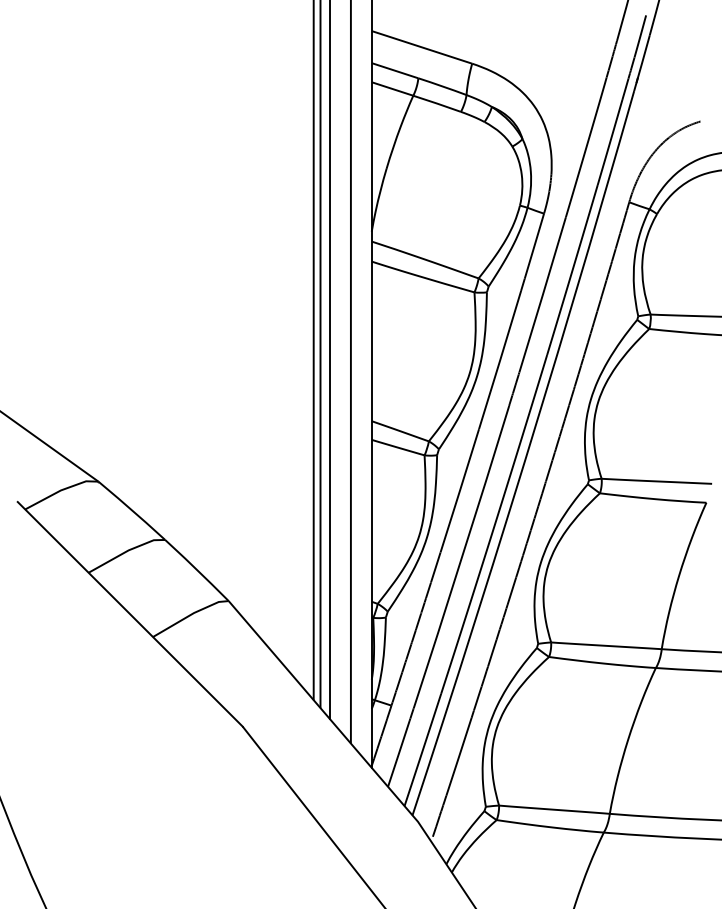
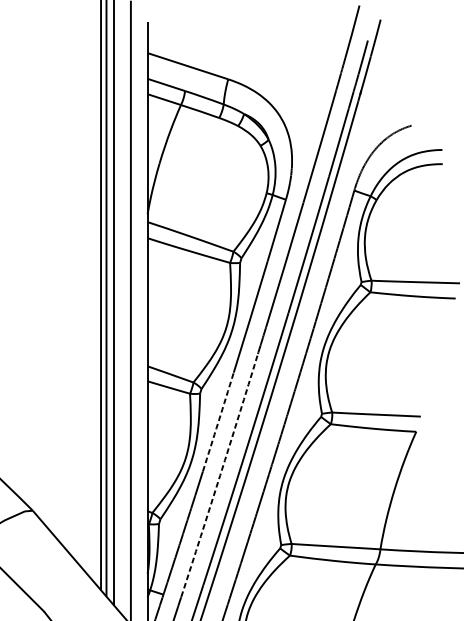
arc: (459, 490) -> (218, 421), solid -> dashed
arc: (462, 557) -> (220, 475), solid -> dashed

